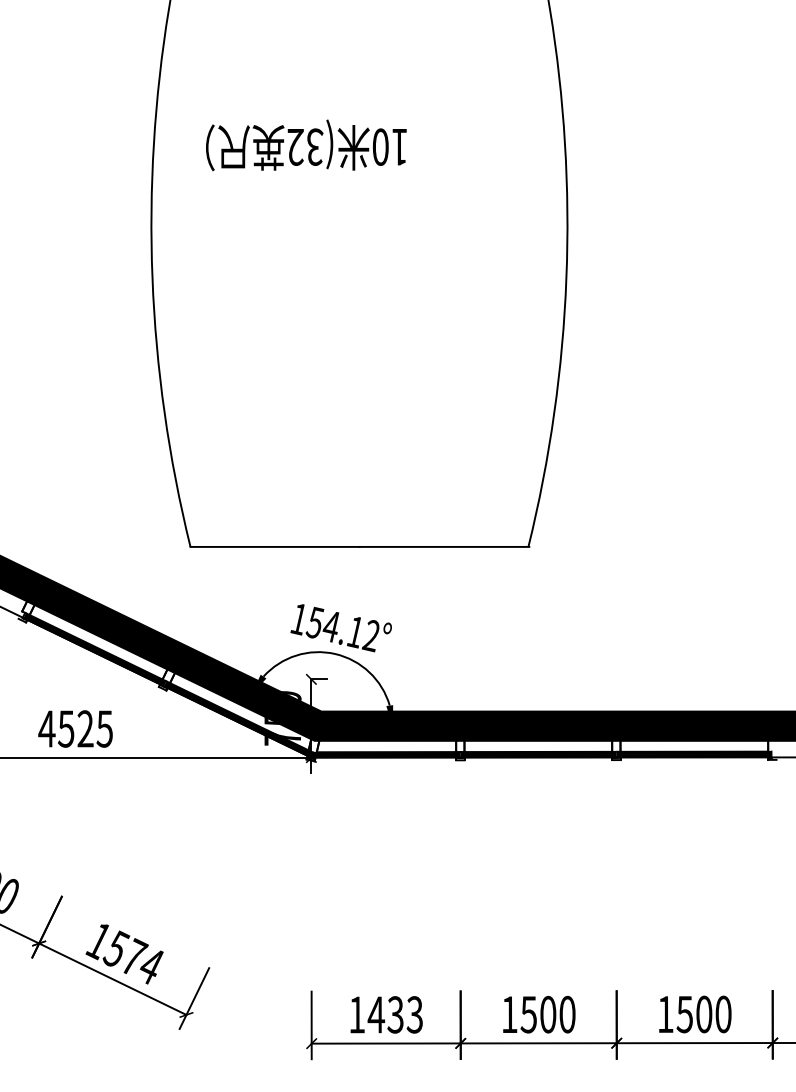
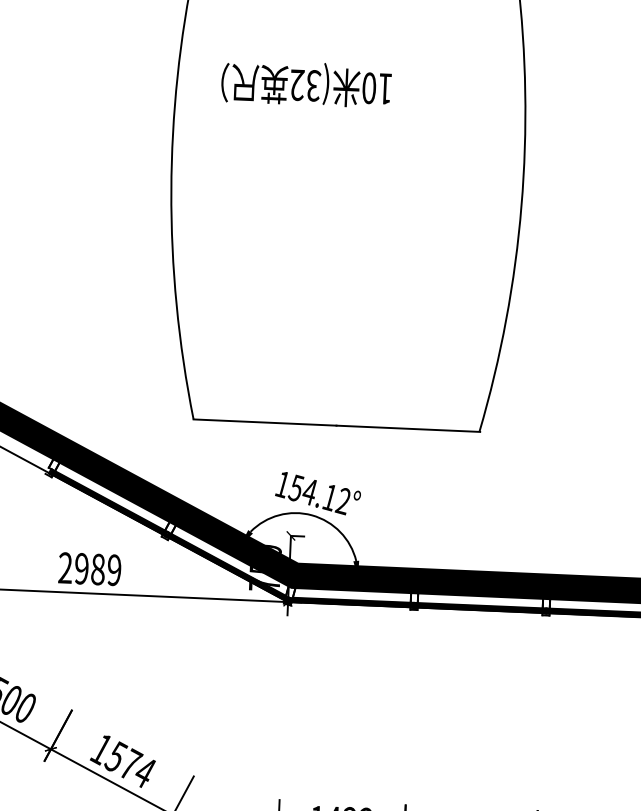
text: (75, 728) -> (89, 568), 4525 -> 2989

